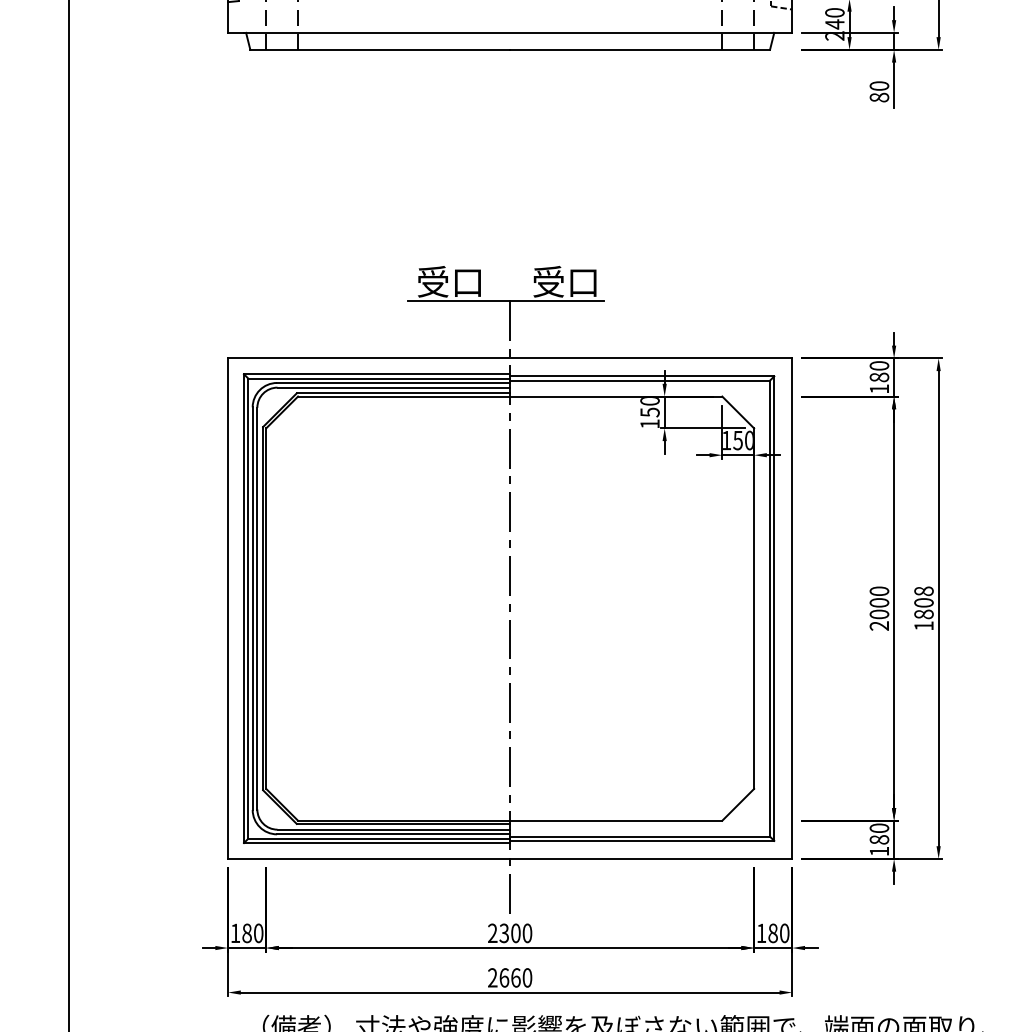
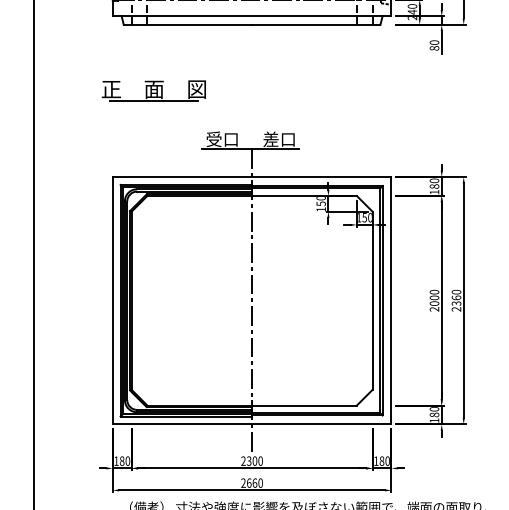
part: (310, 182) -> (153, 90), added
text: (547, 282) -> (270, 139), 受口 -> 差口
text: (923, 608) -> (456, 300), 1808 -> 2360

